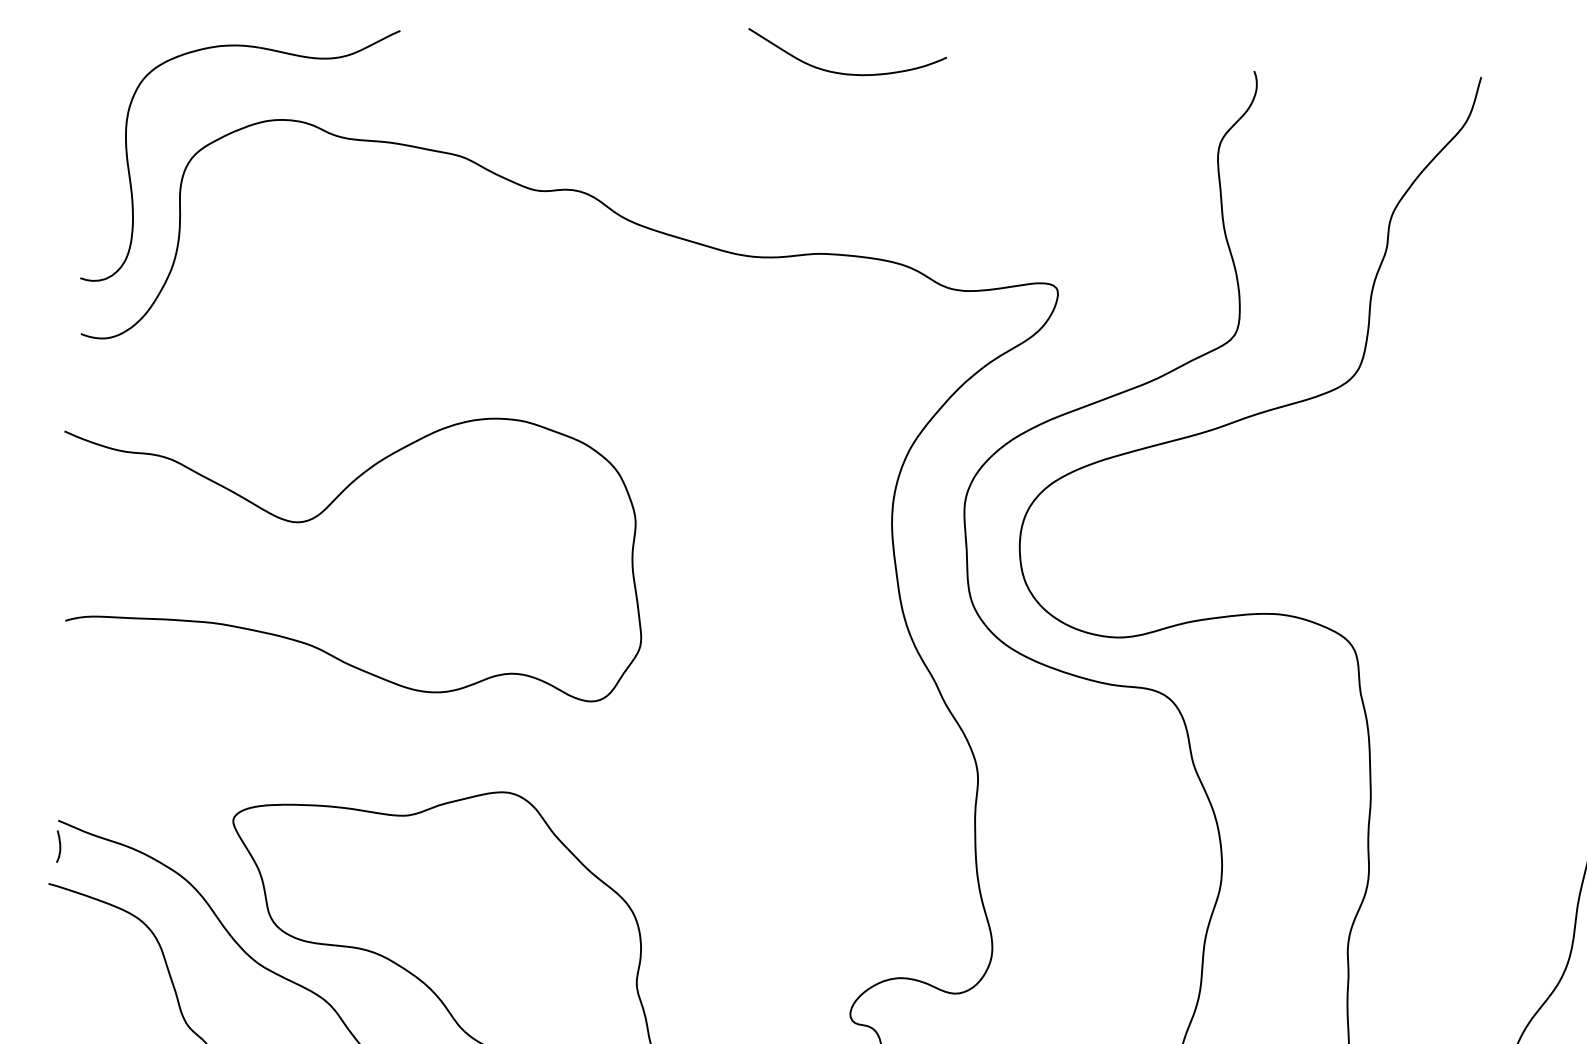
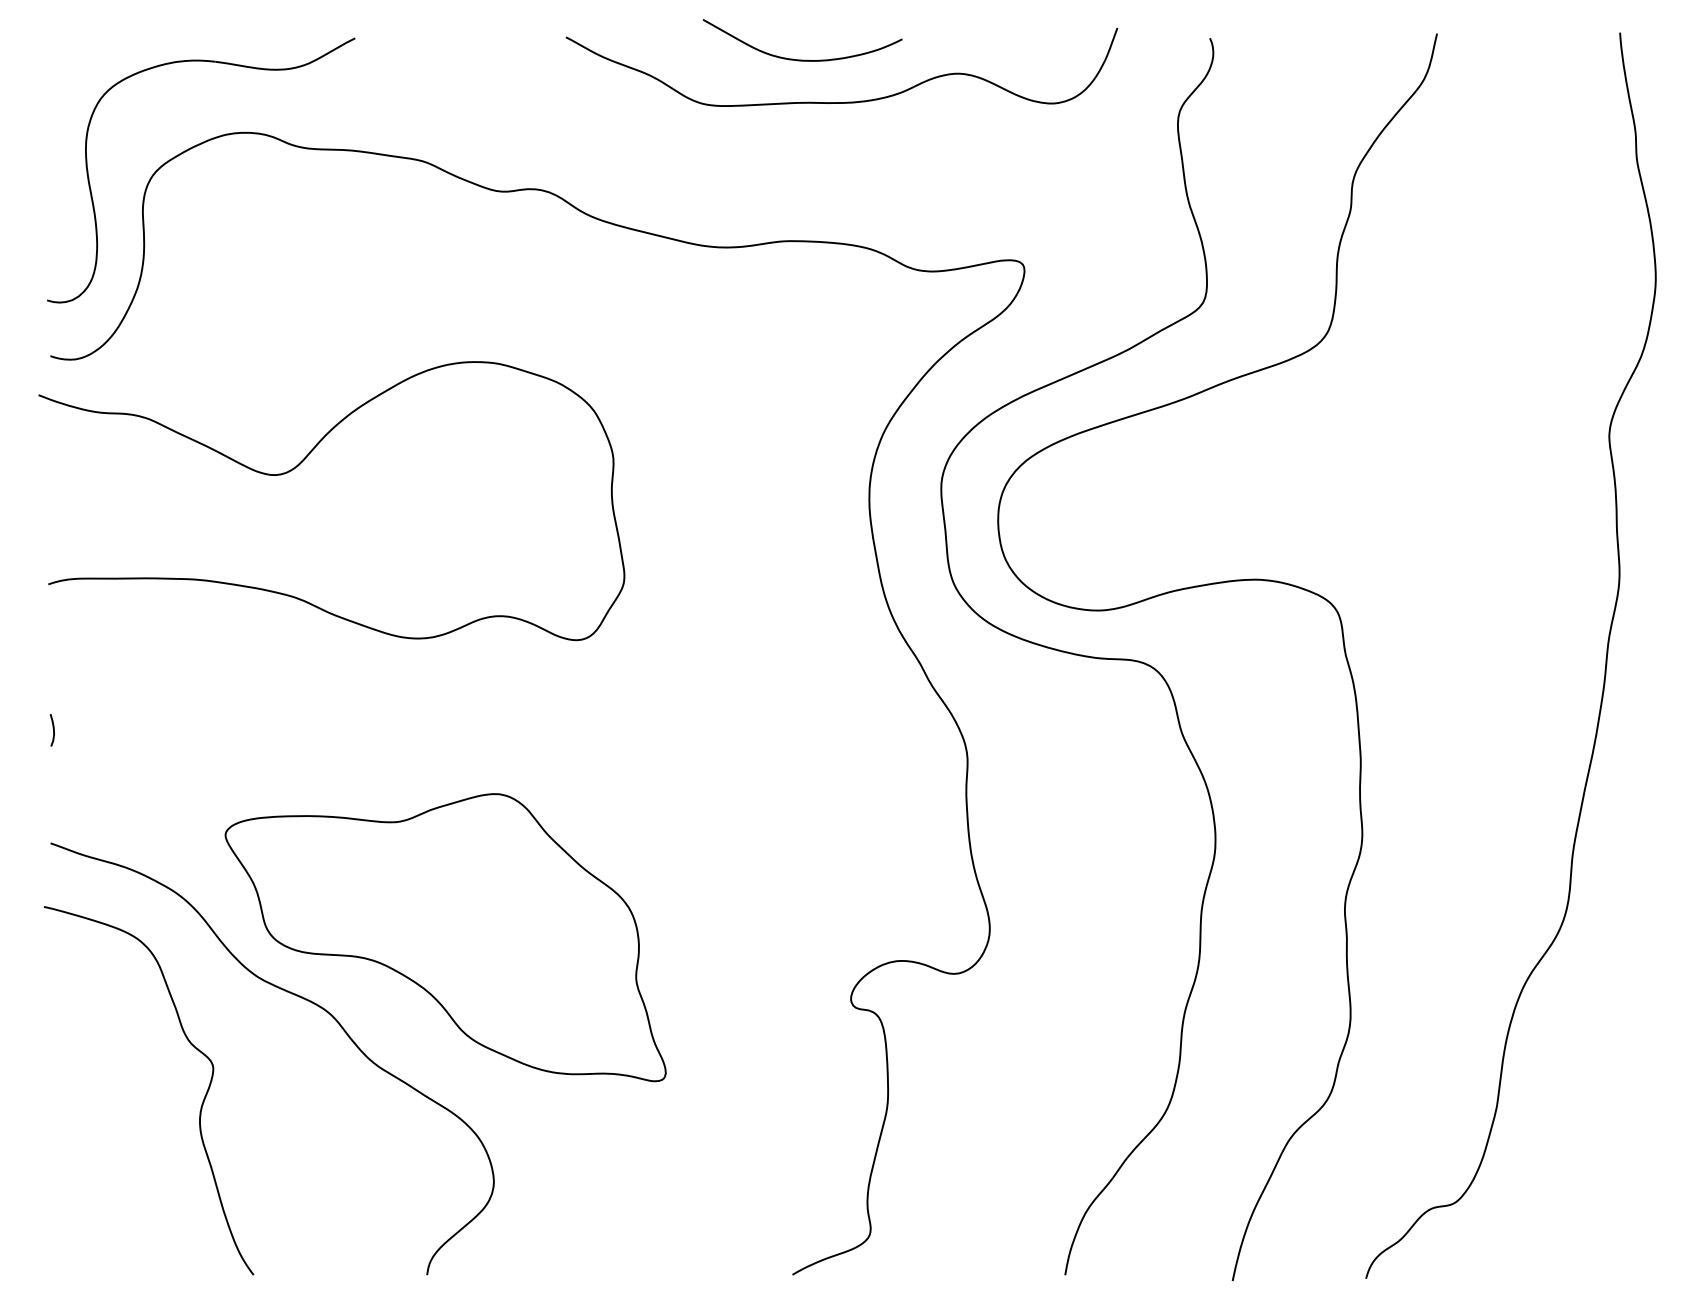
curve: (888, 117) -> (846, 101), added
curve: (319, 515) -> (297, 467), moved
curve: (59, 846) -> (53, 730), moved

